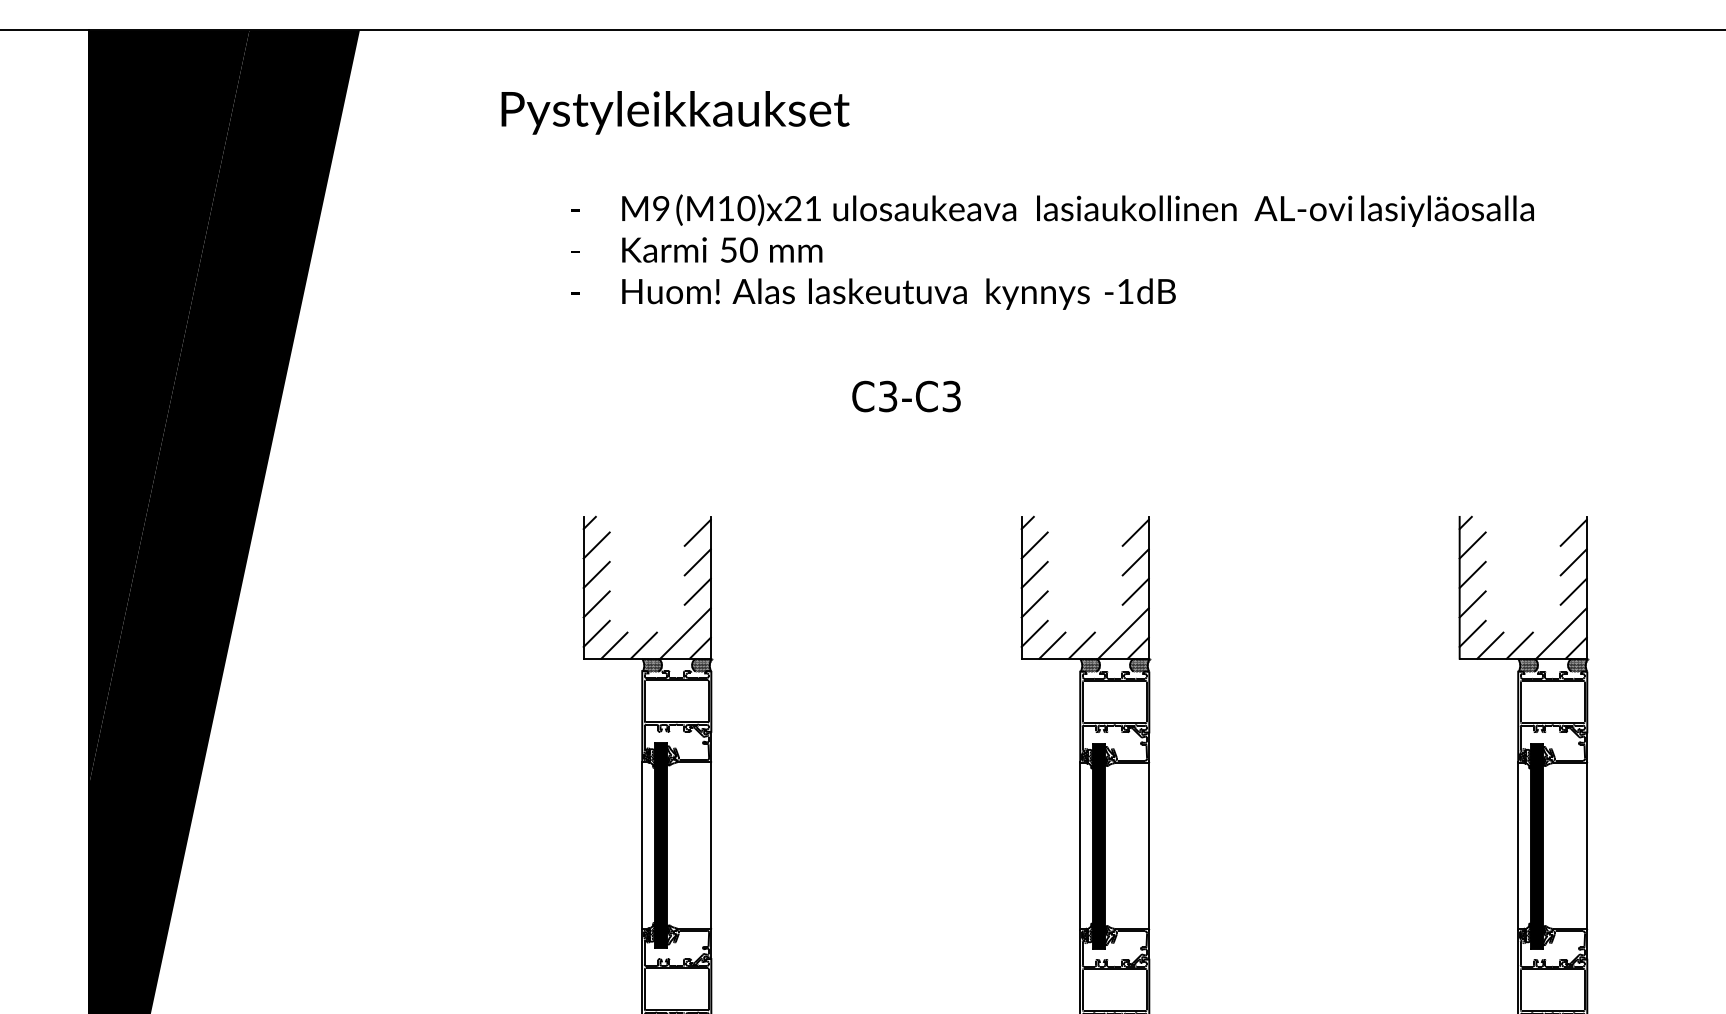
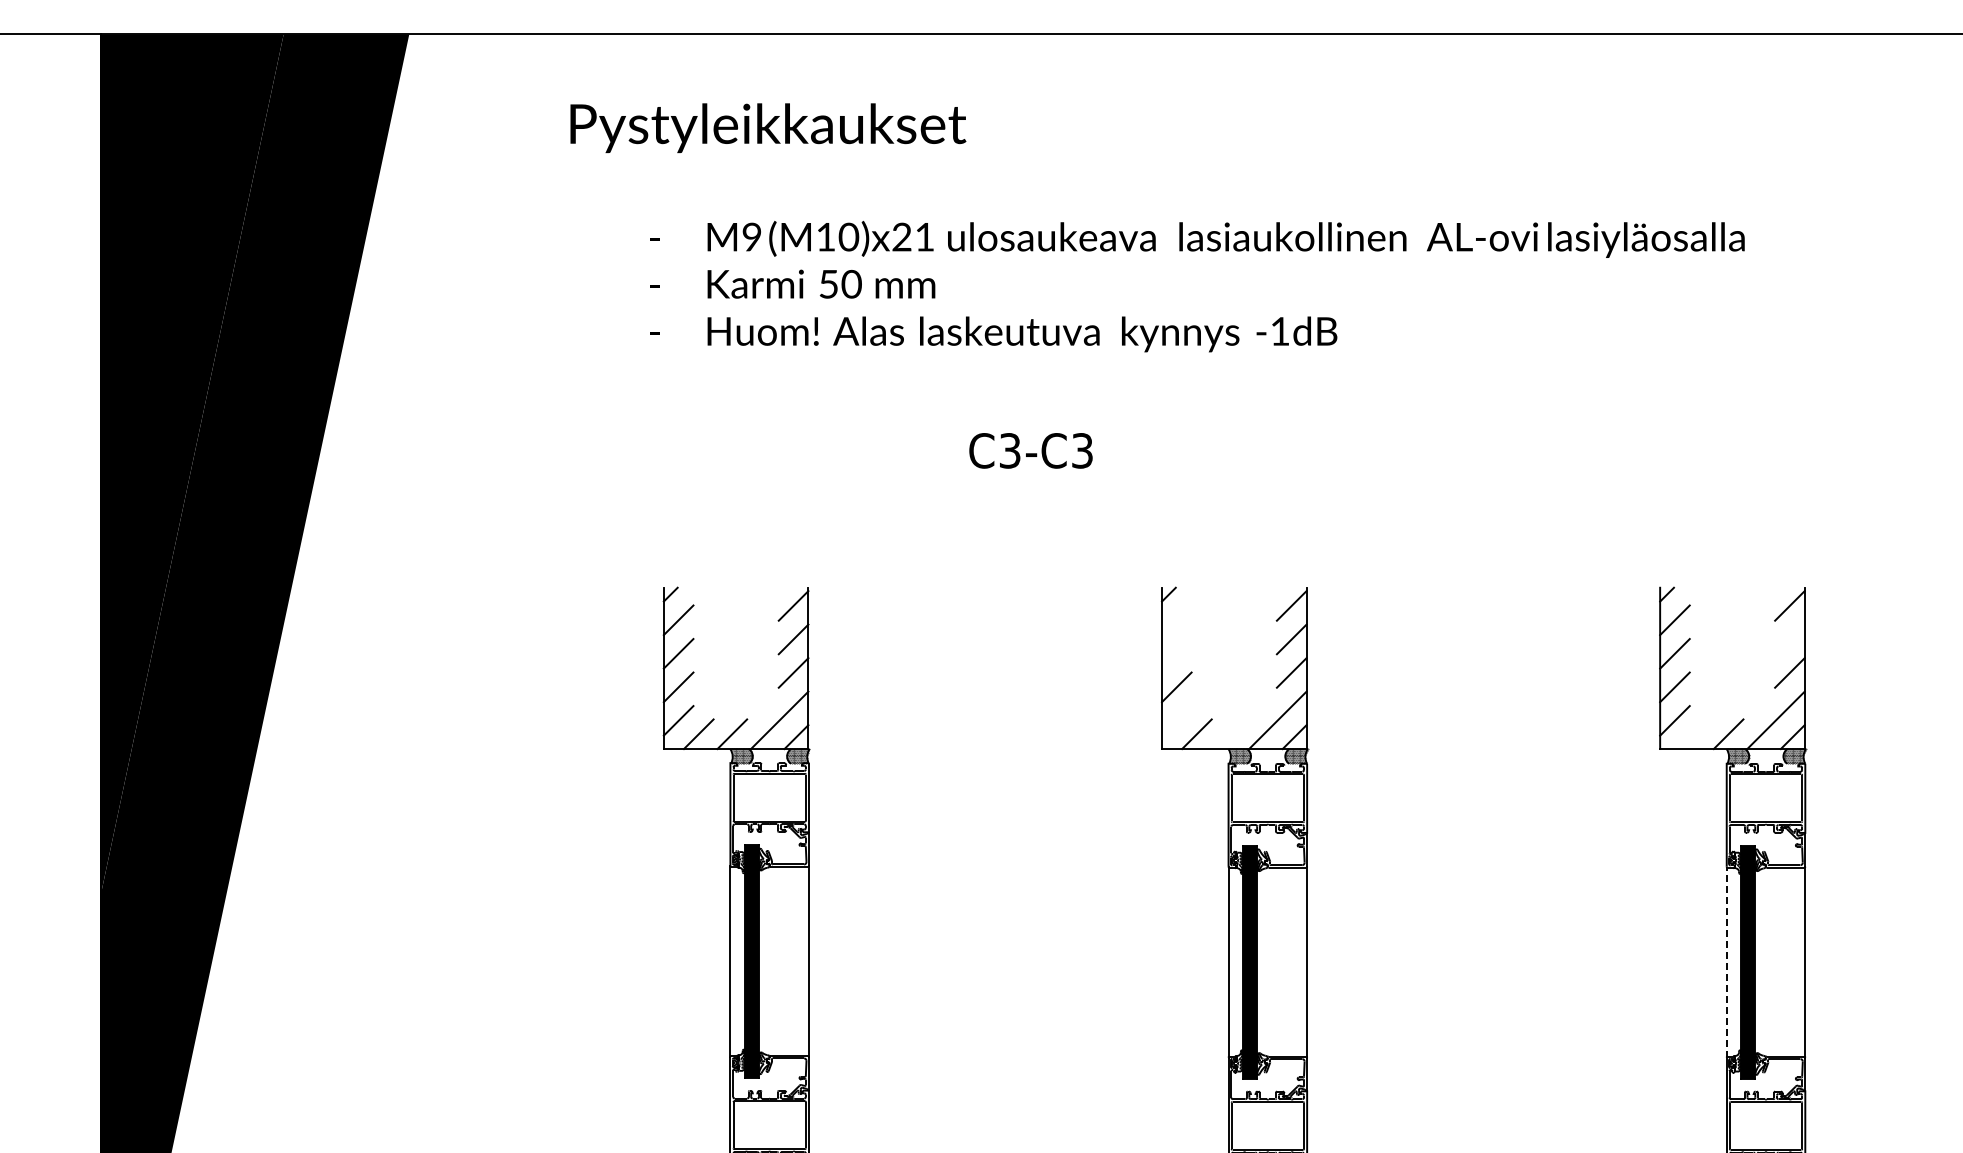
line: (1034, 545) -> (1176, 620), removed
line: (1573, 562) -> (1789, 639), removed
line: (1034, 574) -> (1176, 653), removed
line: (1034, 633) -> (1176, 720), removed
line: (1081, 645) -> (1230, 734), removed
line: (1489, 645) -> (1694, 734), removed
line: (1518, 845) -> (1726, 961), solid -> dashed

